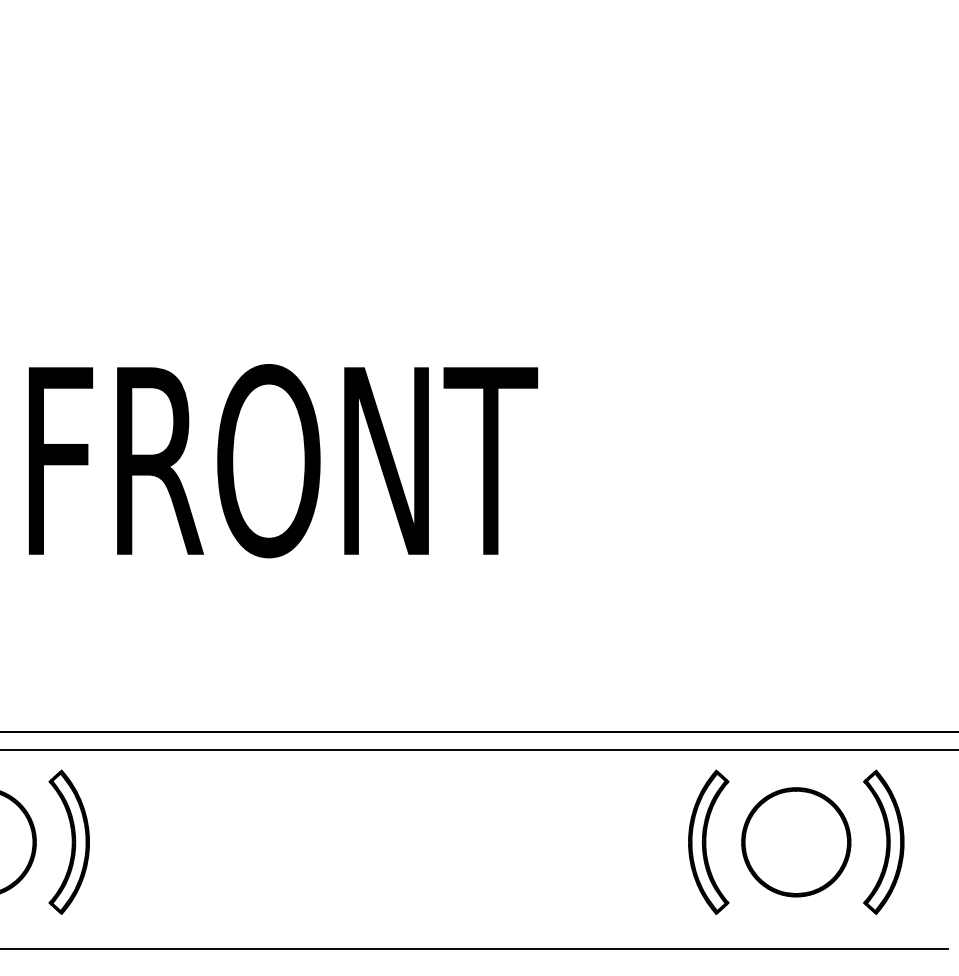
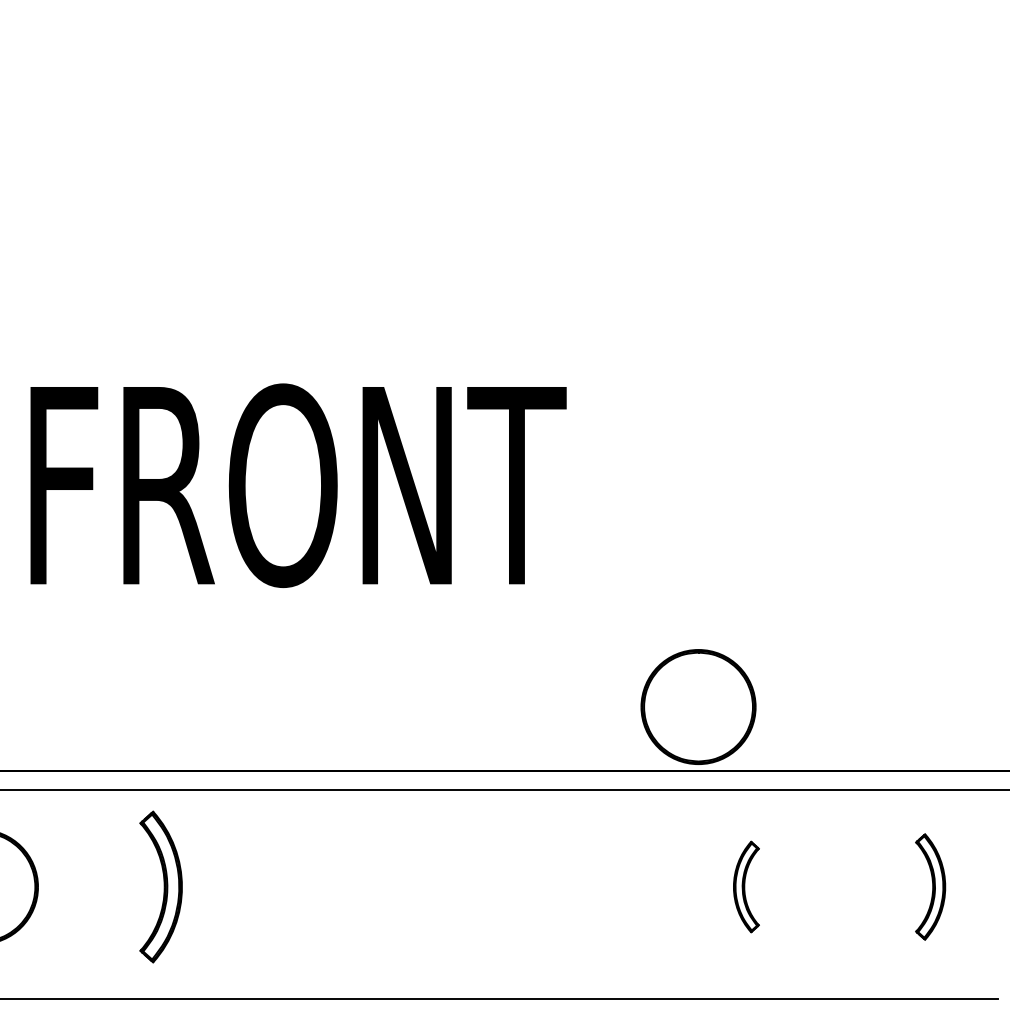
part: (68, 841) -> (160, 886), moved
part: (708, 841) -> (746, 886), size x0.6
part: (796, 841) -> (698, 706), moved
part: (883, 841) -> (930, 886), size x0.7

